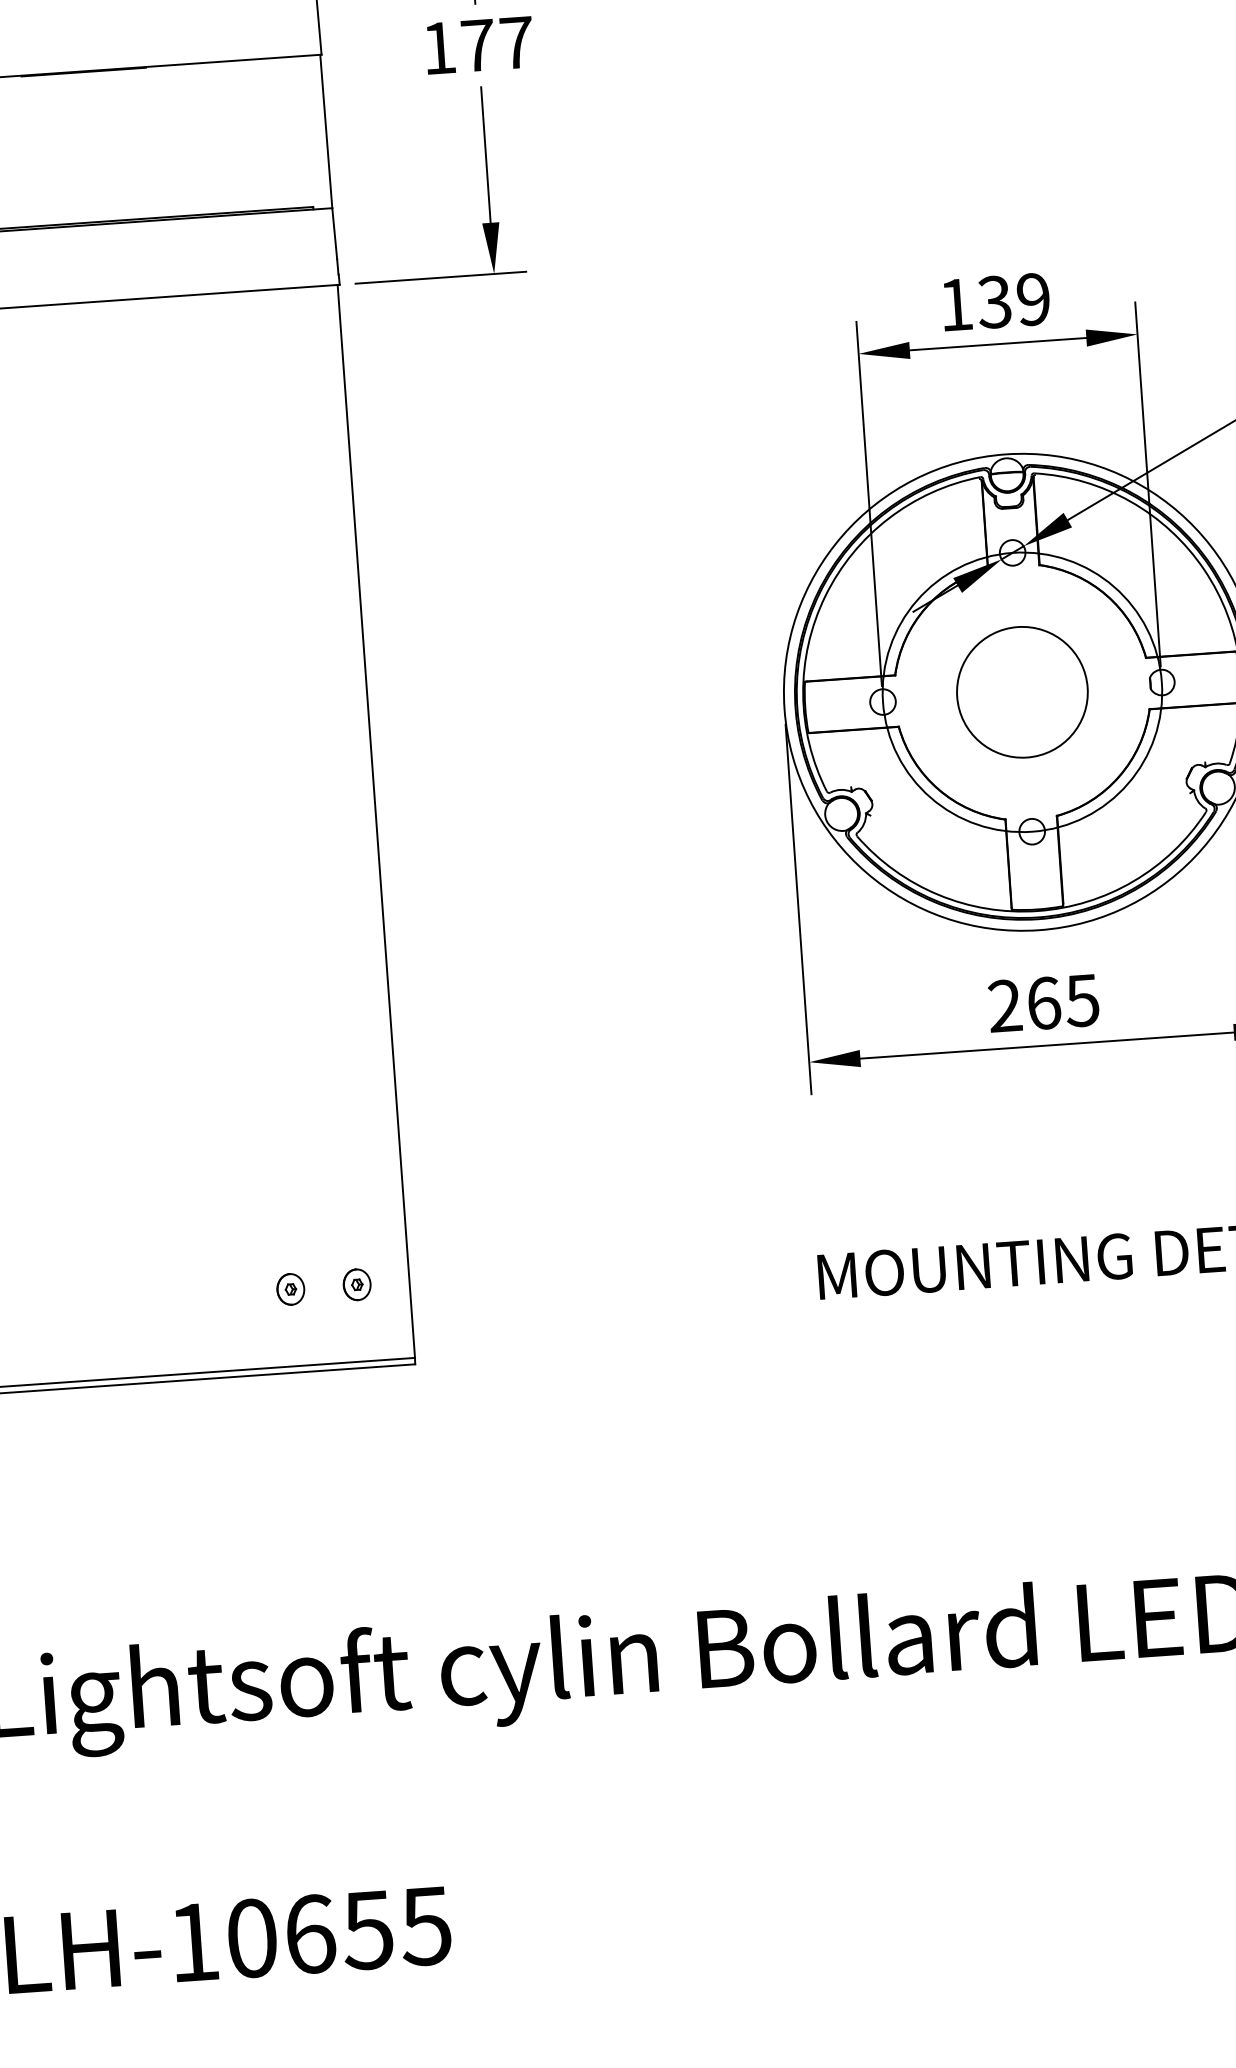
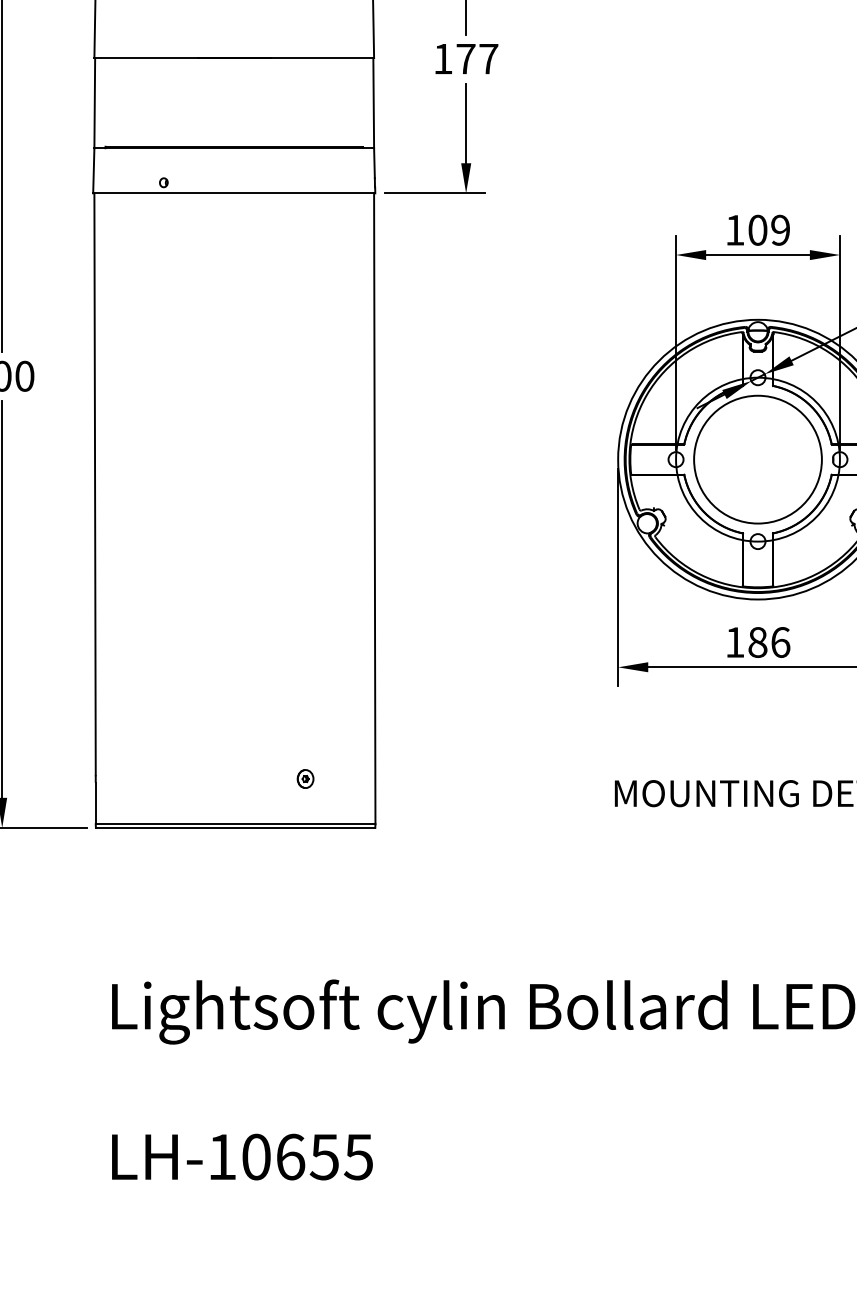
text: (994, 300) -> (757, 229), 139 -> 109
circle: (1021, 692) -> (757, 459), size x1.67
text: (1043, 1003) -> (757, 642), 265 -> 186
part: (356, 1283) -> (344, 778), removed

